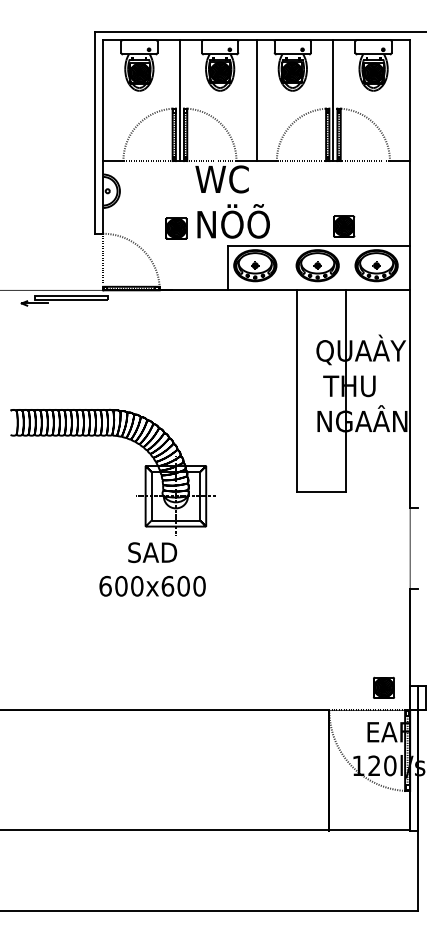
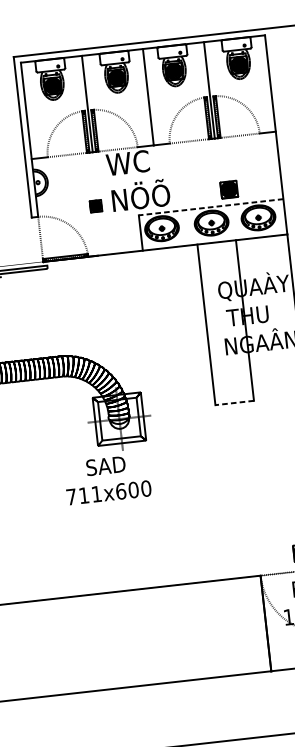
part: (176, 228) -> (96, 206), size x0.7
line: (319, 245) -> (211, 206), solid -> dashed
line: (320, 492) -> (234, 403), solid -> dashed
text: (121, 585) -> (84, 494), 600x600 -> 711x600

